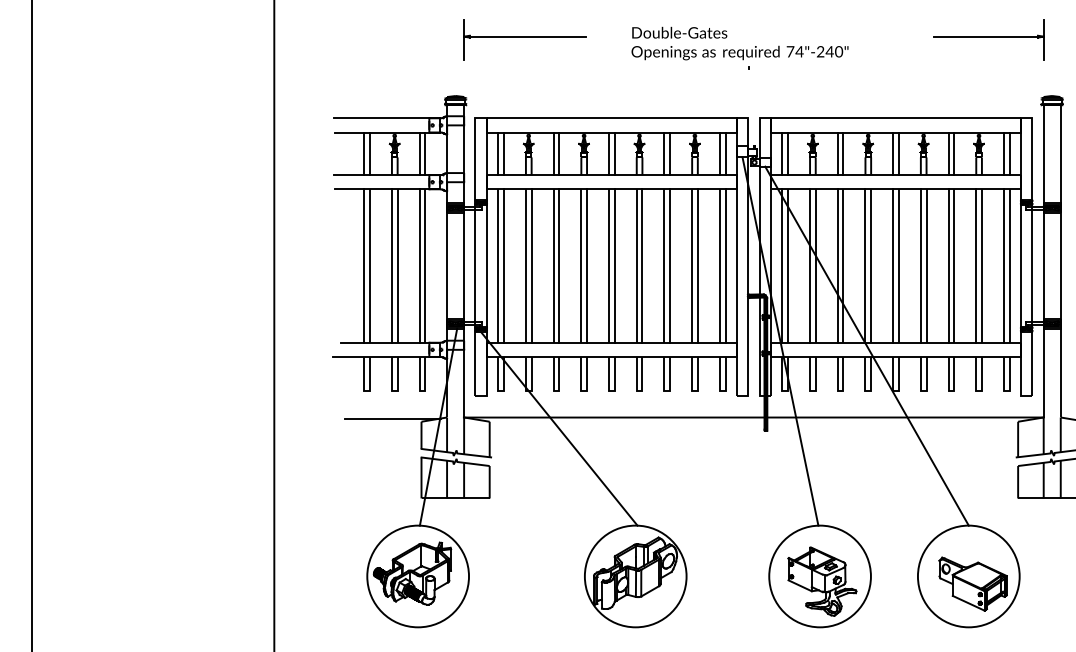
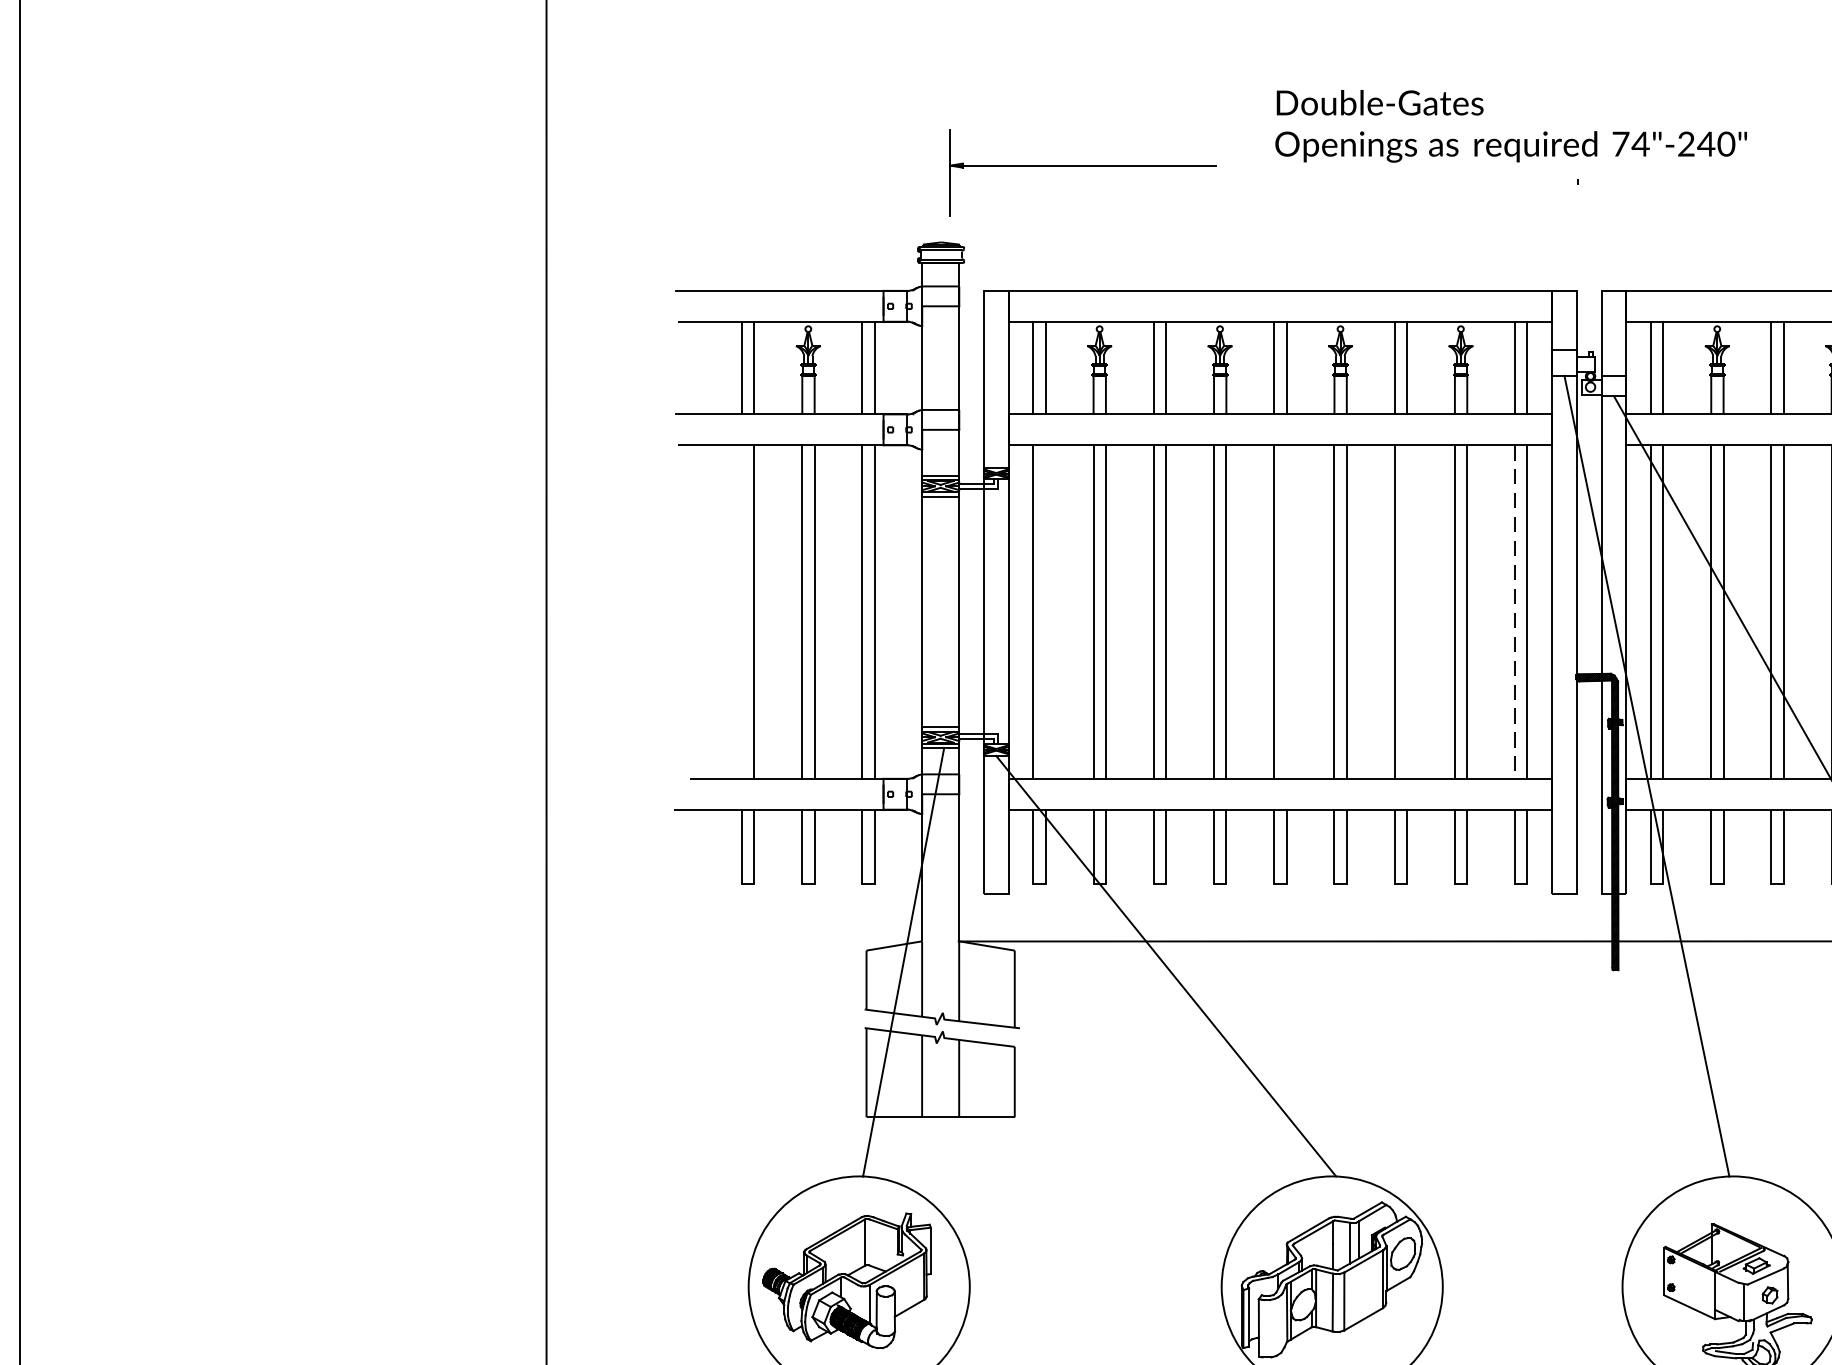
part: (524, 39) -> (1081, 171), moved
text: (739, 43) -> (1510, 126), moved
line: (364, 265) -> (742, 610), removed
line: (503, 265) -> (1044, 610), removed
line: (614, 265) -> (1286, 610), removed
line: (670, 265) -> (1407, 610), removed
line: (719, 266) -> (1514, 613), solid -> dashed
line: (393, 418) -> (805, 943), removed

